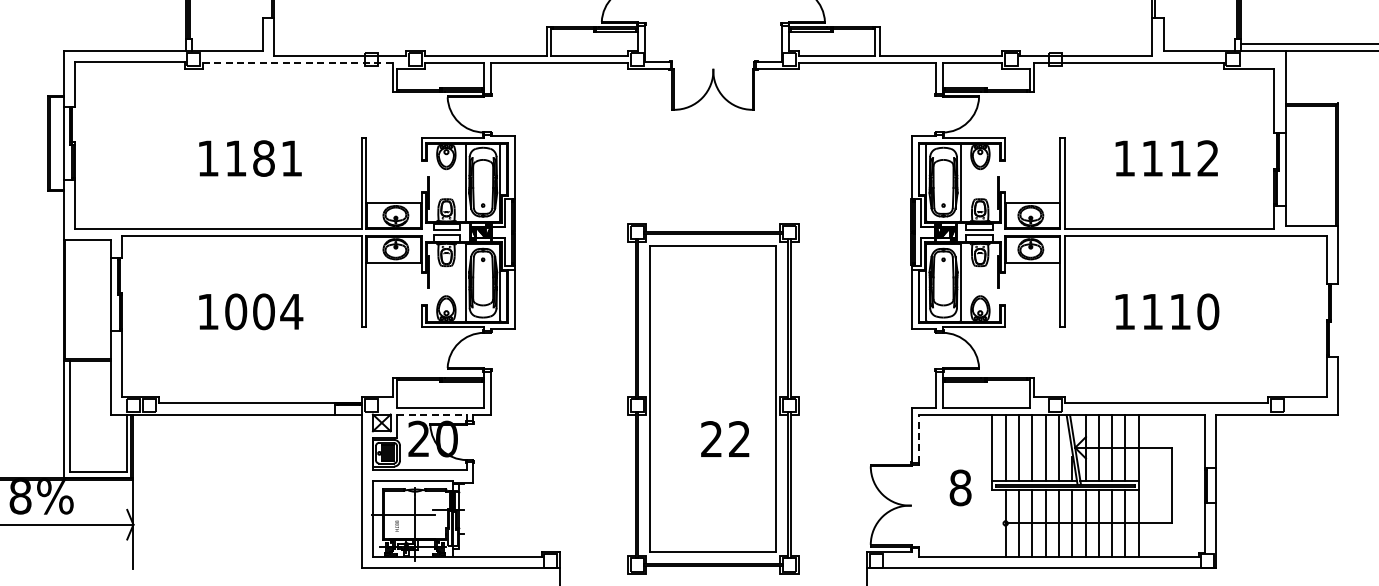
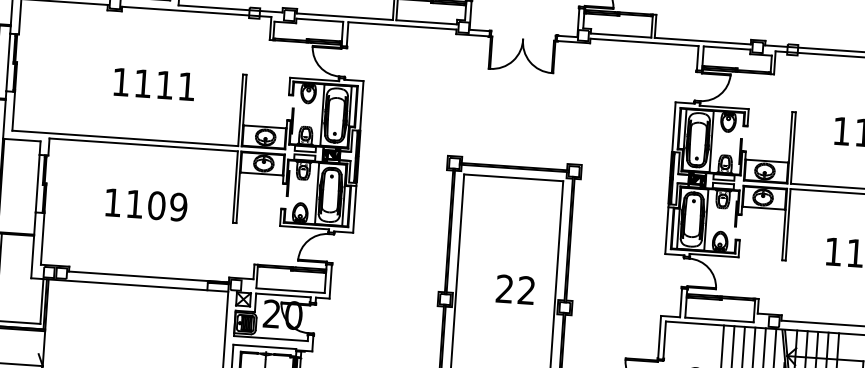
line: (297, 63) -> (196, 12), dashed -> solid
text: (263, 158) -> (164, 85), 1181 -> 1111
text: (264, 311) -> (157, 205), 1004 -> 1109
line: (432, 414) -> (283, 295), dashed -> solid
text: (725, 438) -> (515, 289), moved
line: (918, 438) -> (664, 340), dashed -> solid

